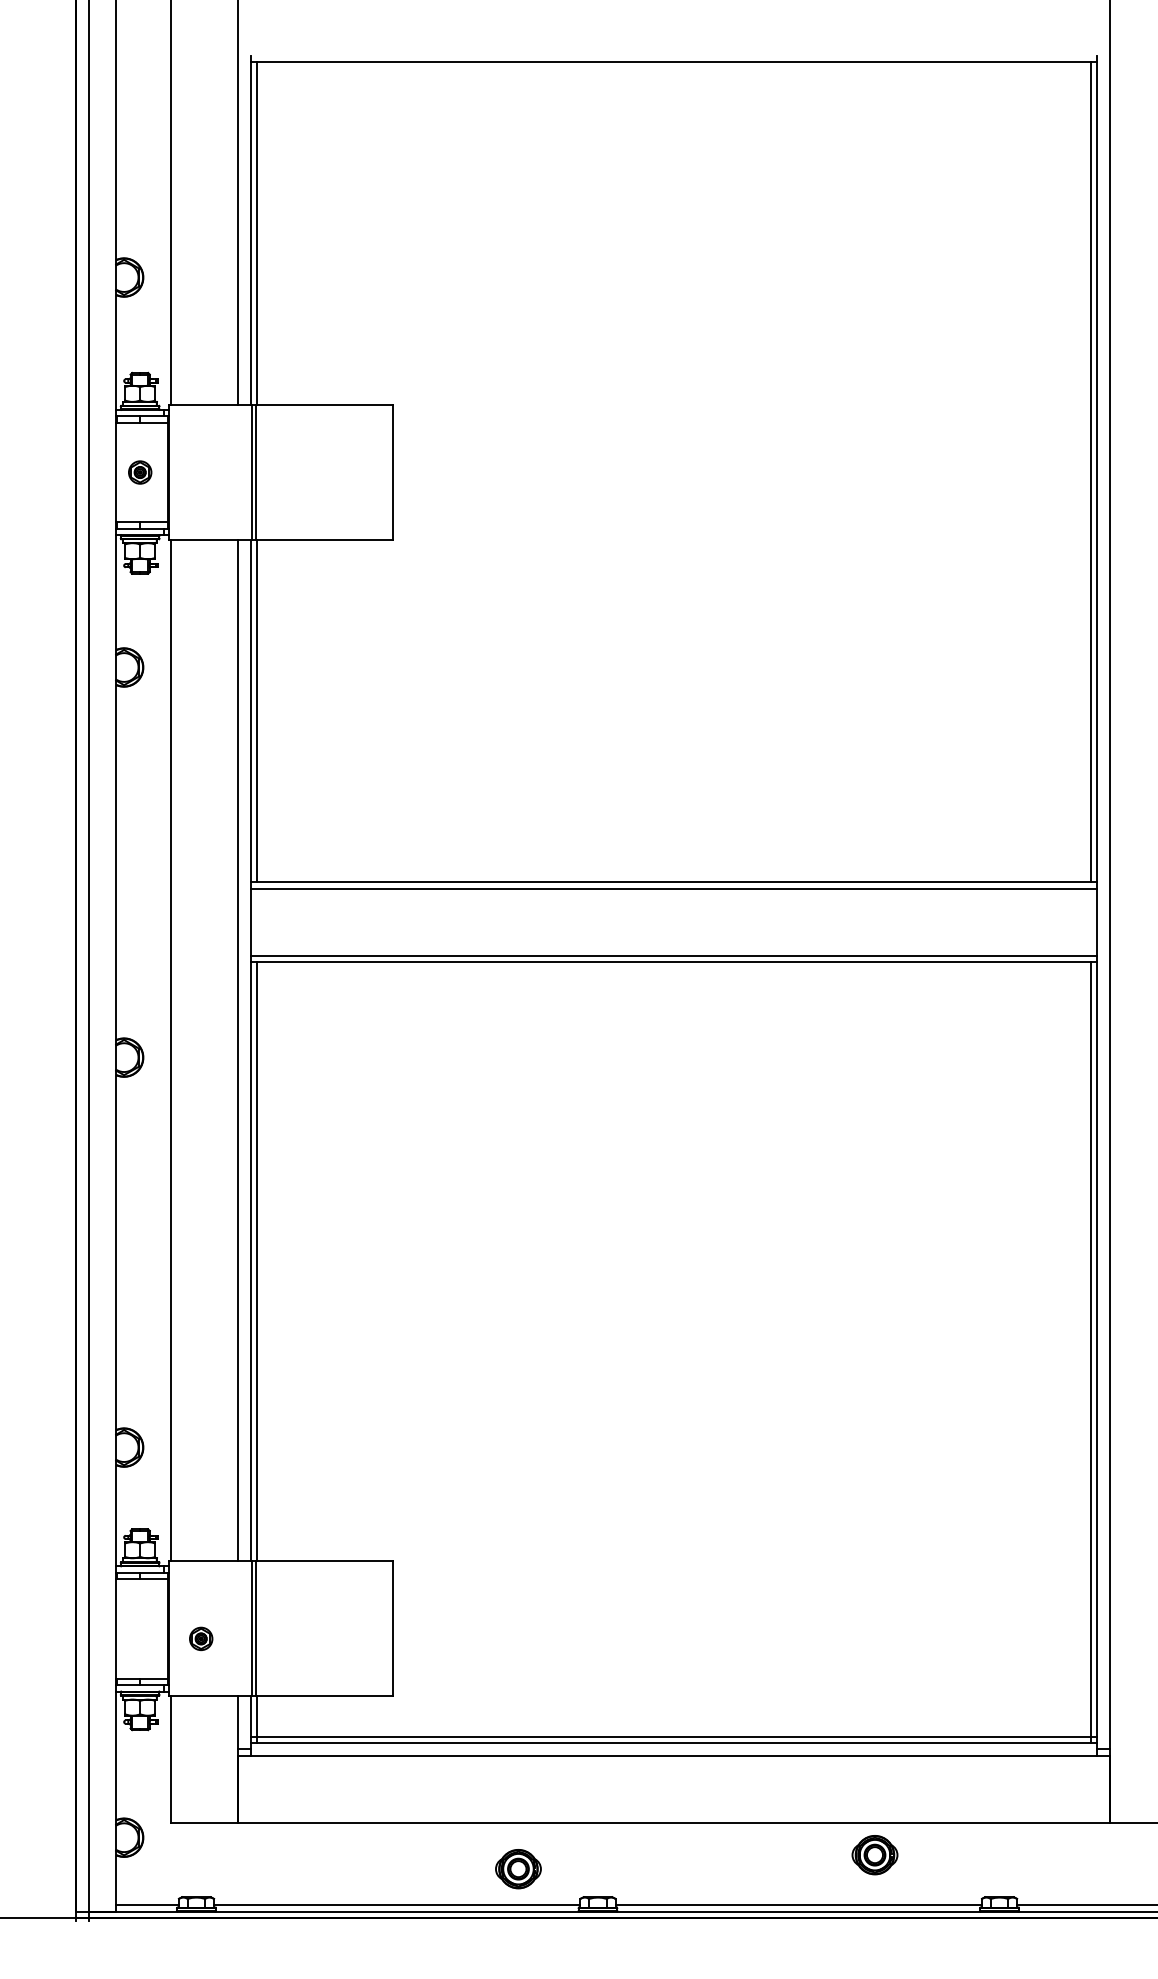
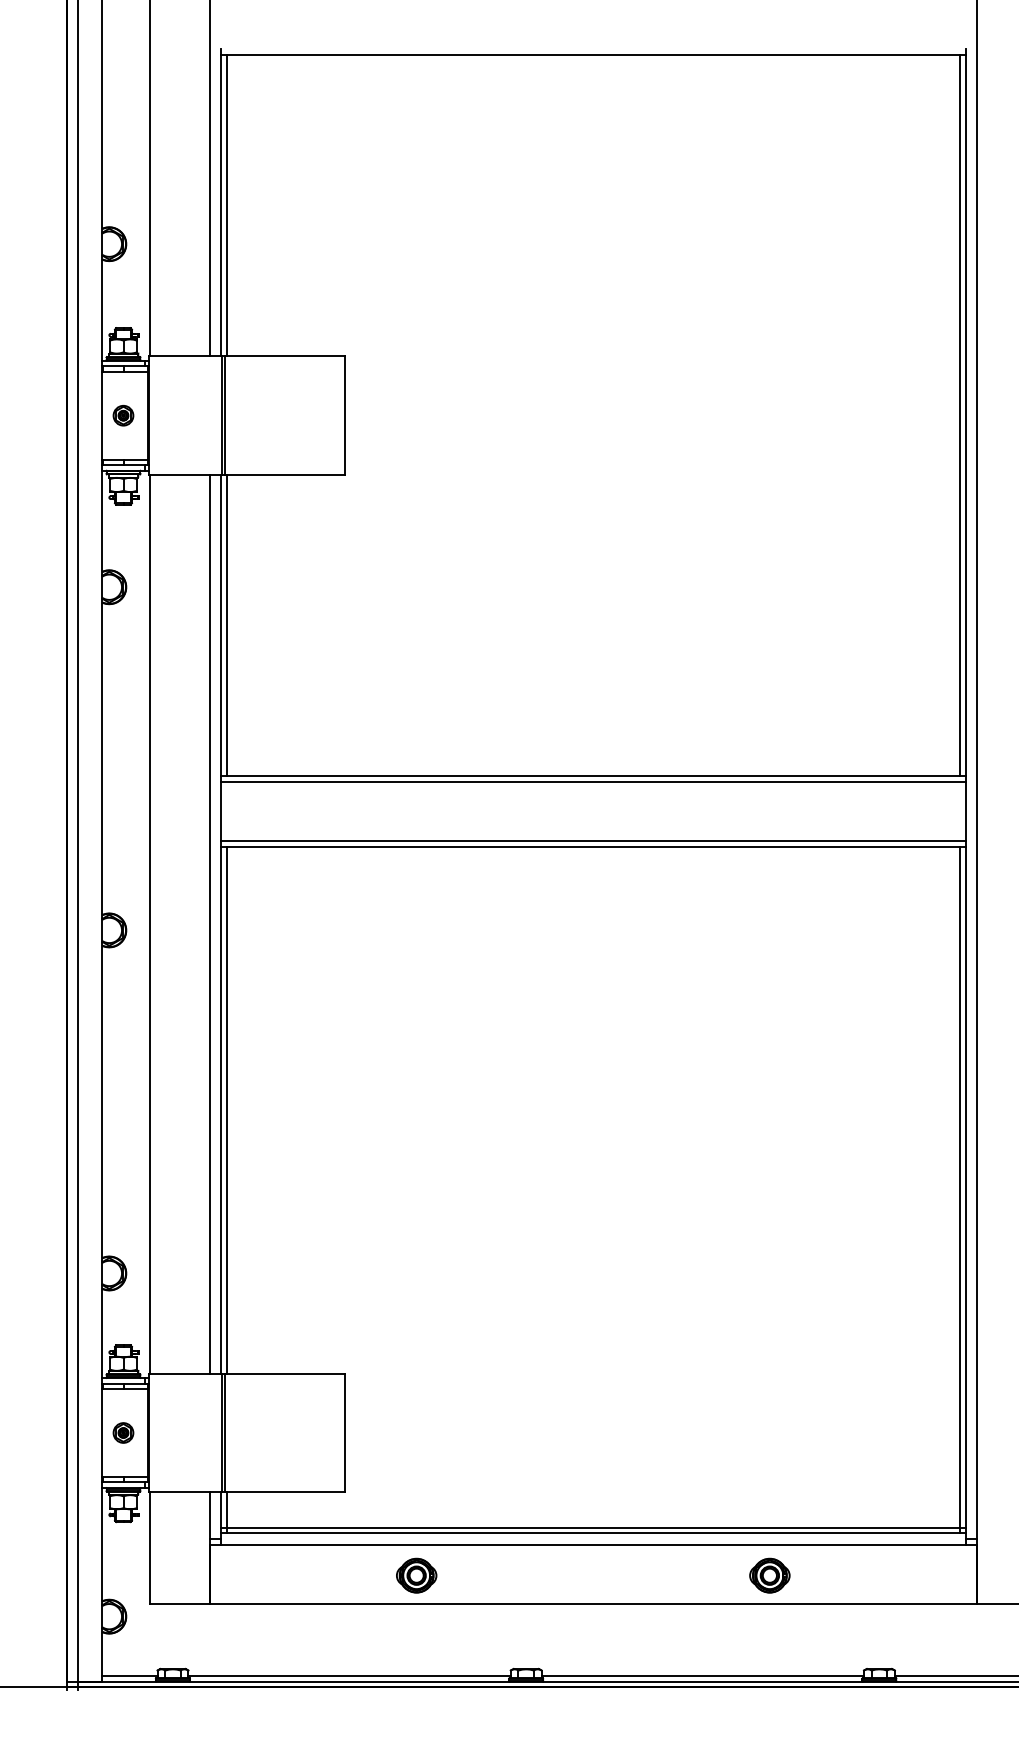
part: (201, 1638) -> (123, 1432), moved
part: (874, 1855) -> (769, 1576), moved
part: (518, 1869) -> (416, 1576), moved

